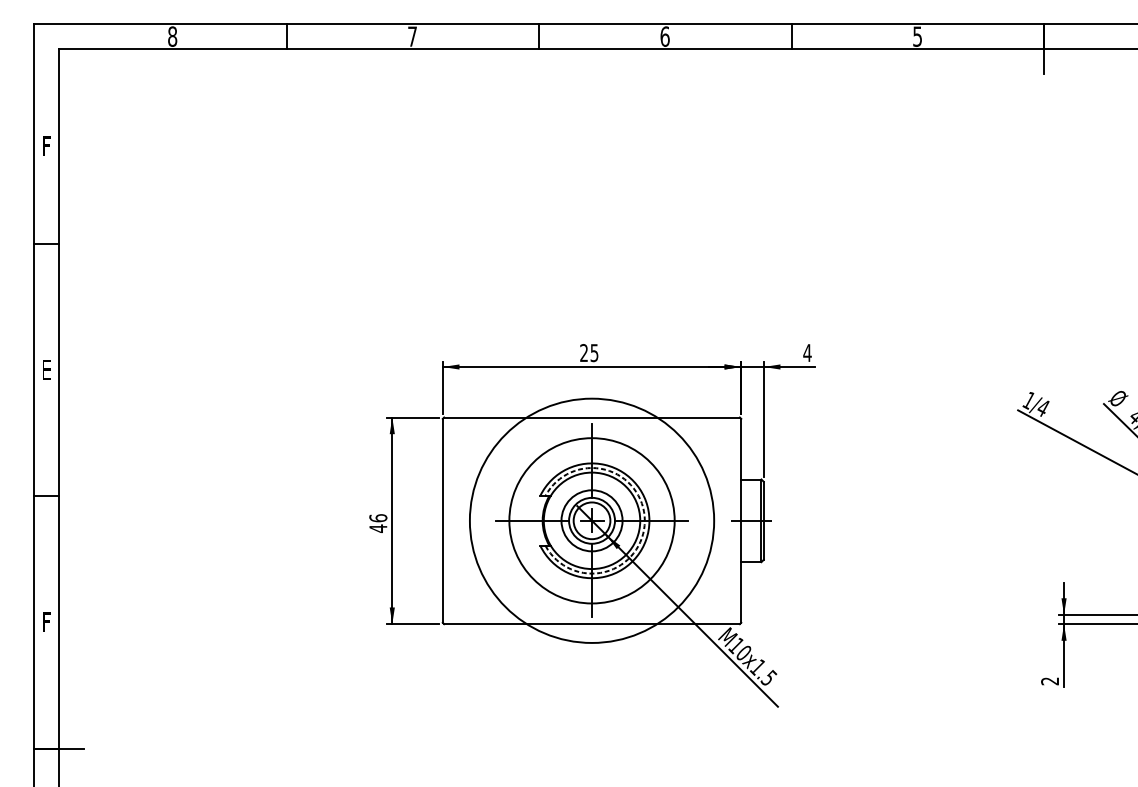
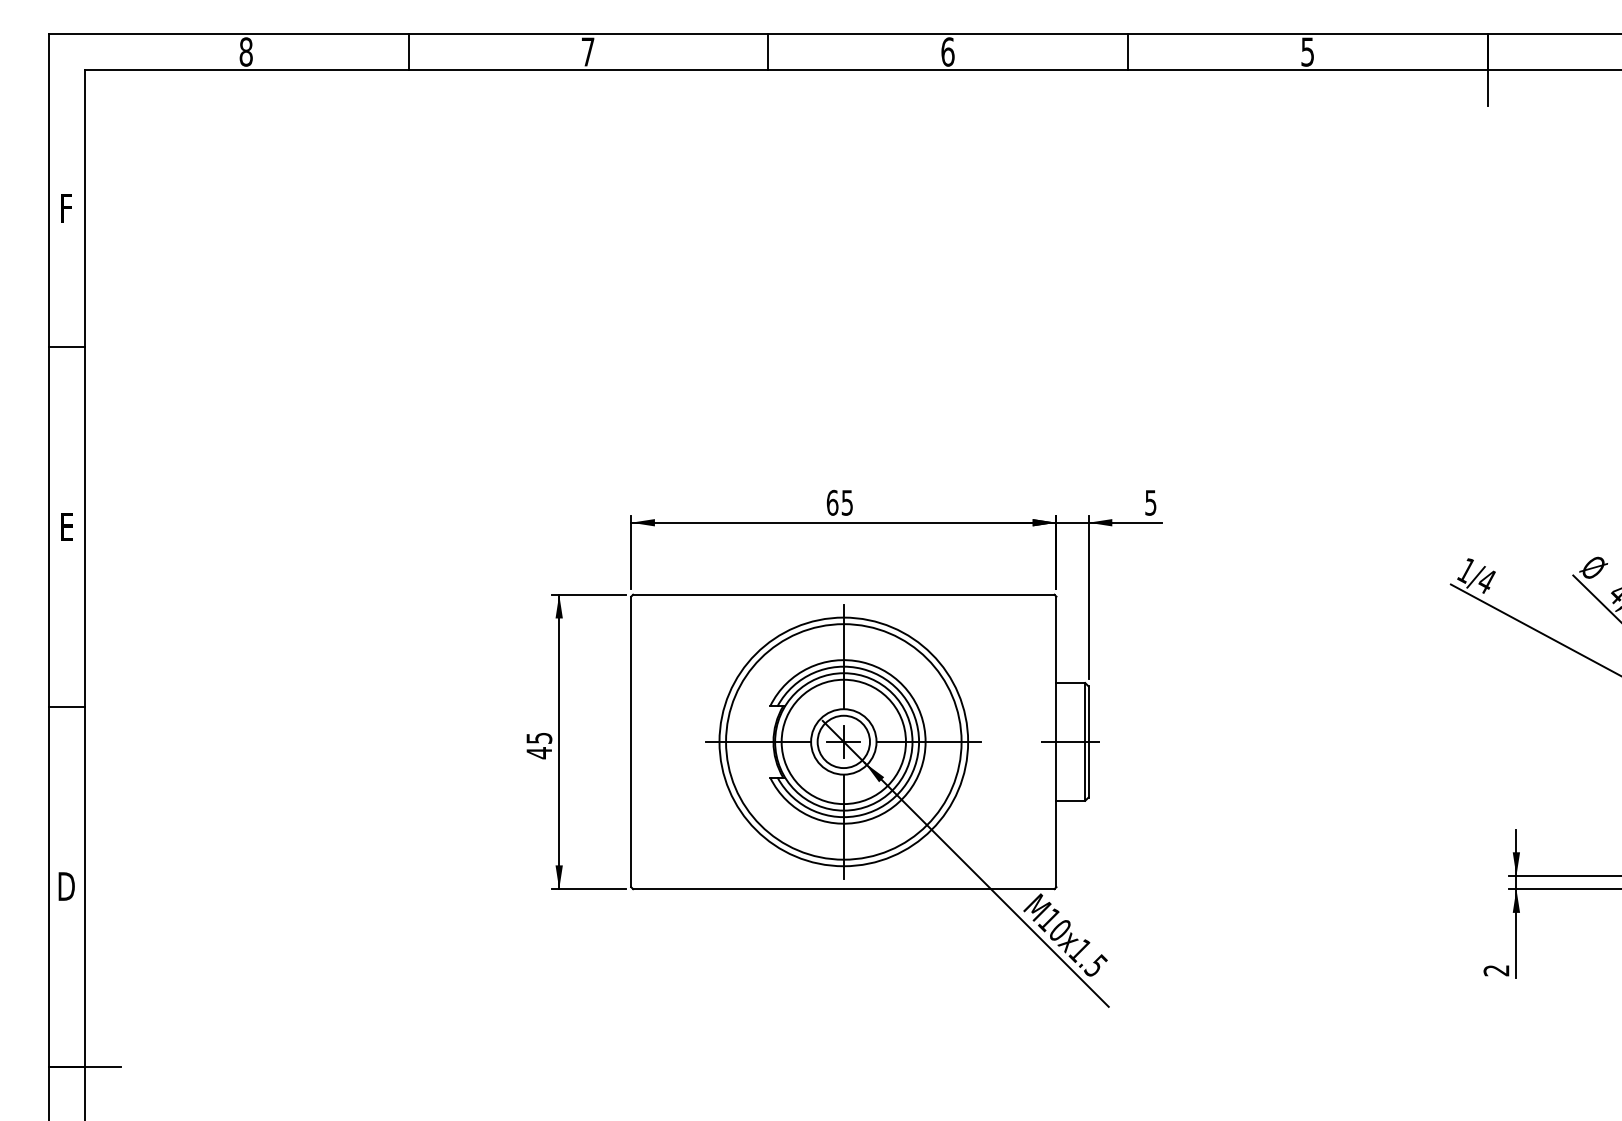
text: (584, 352) -> (832, 502), 25 -> 65
text: (807, 352) -> (1150, 502), 4 -> 5
text: (378, 517) -> (539, 737), 46 -> 45
circle: (591, 520) -> (843, 741), size x0.71
circle: (591, 520) -> (843, 741), size x1.43
arc: (645, 520) -> (919, 741), dashed -> solid
text: (46, 622) -> (66, 886), F -> D

